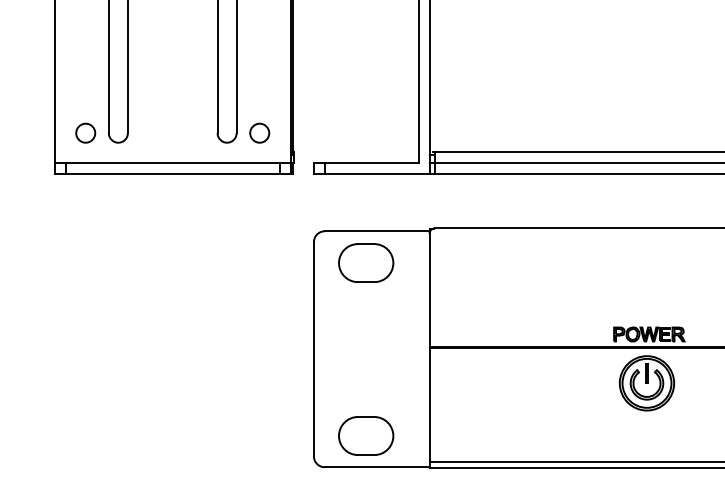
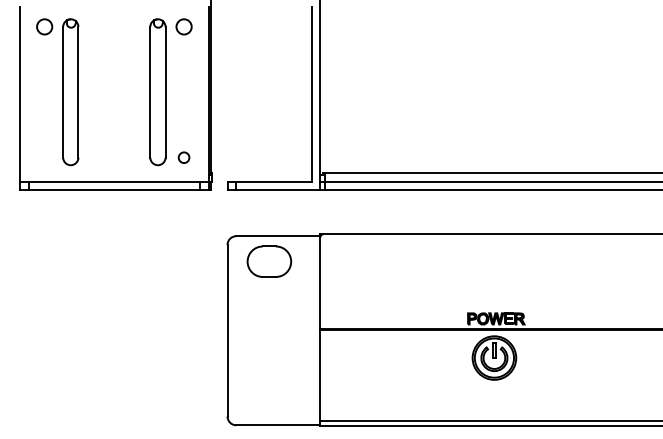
circle: (85, 133) -> (44, 157), removed
circle: (258, 133) -> (183, 157), size x0.7
part: (366, 436) -> (269, 400), removed

